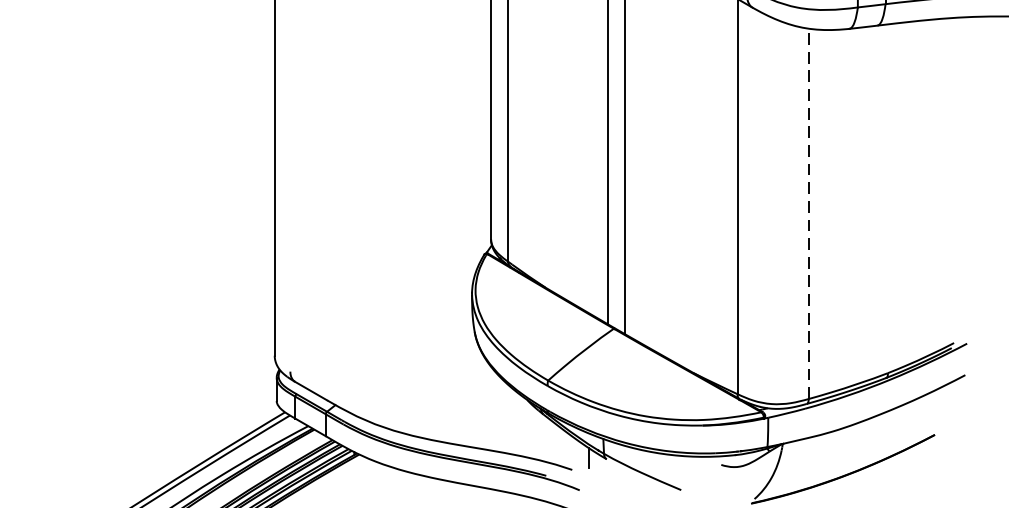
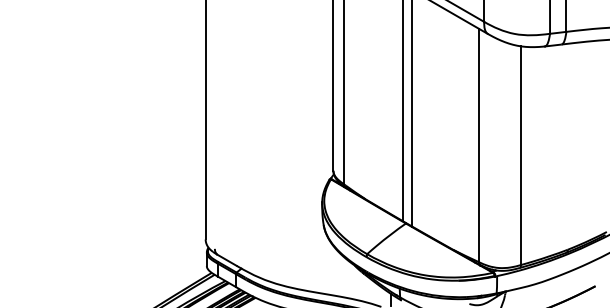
line: (809, 213) -> (521, 155), dashed -> solid

